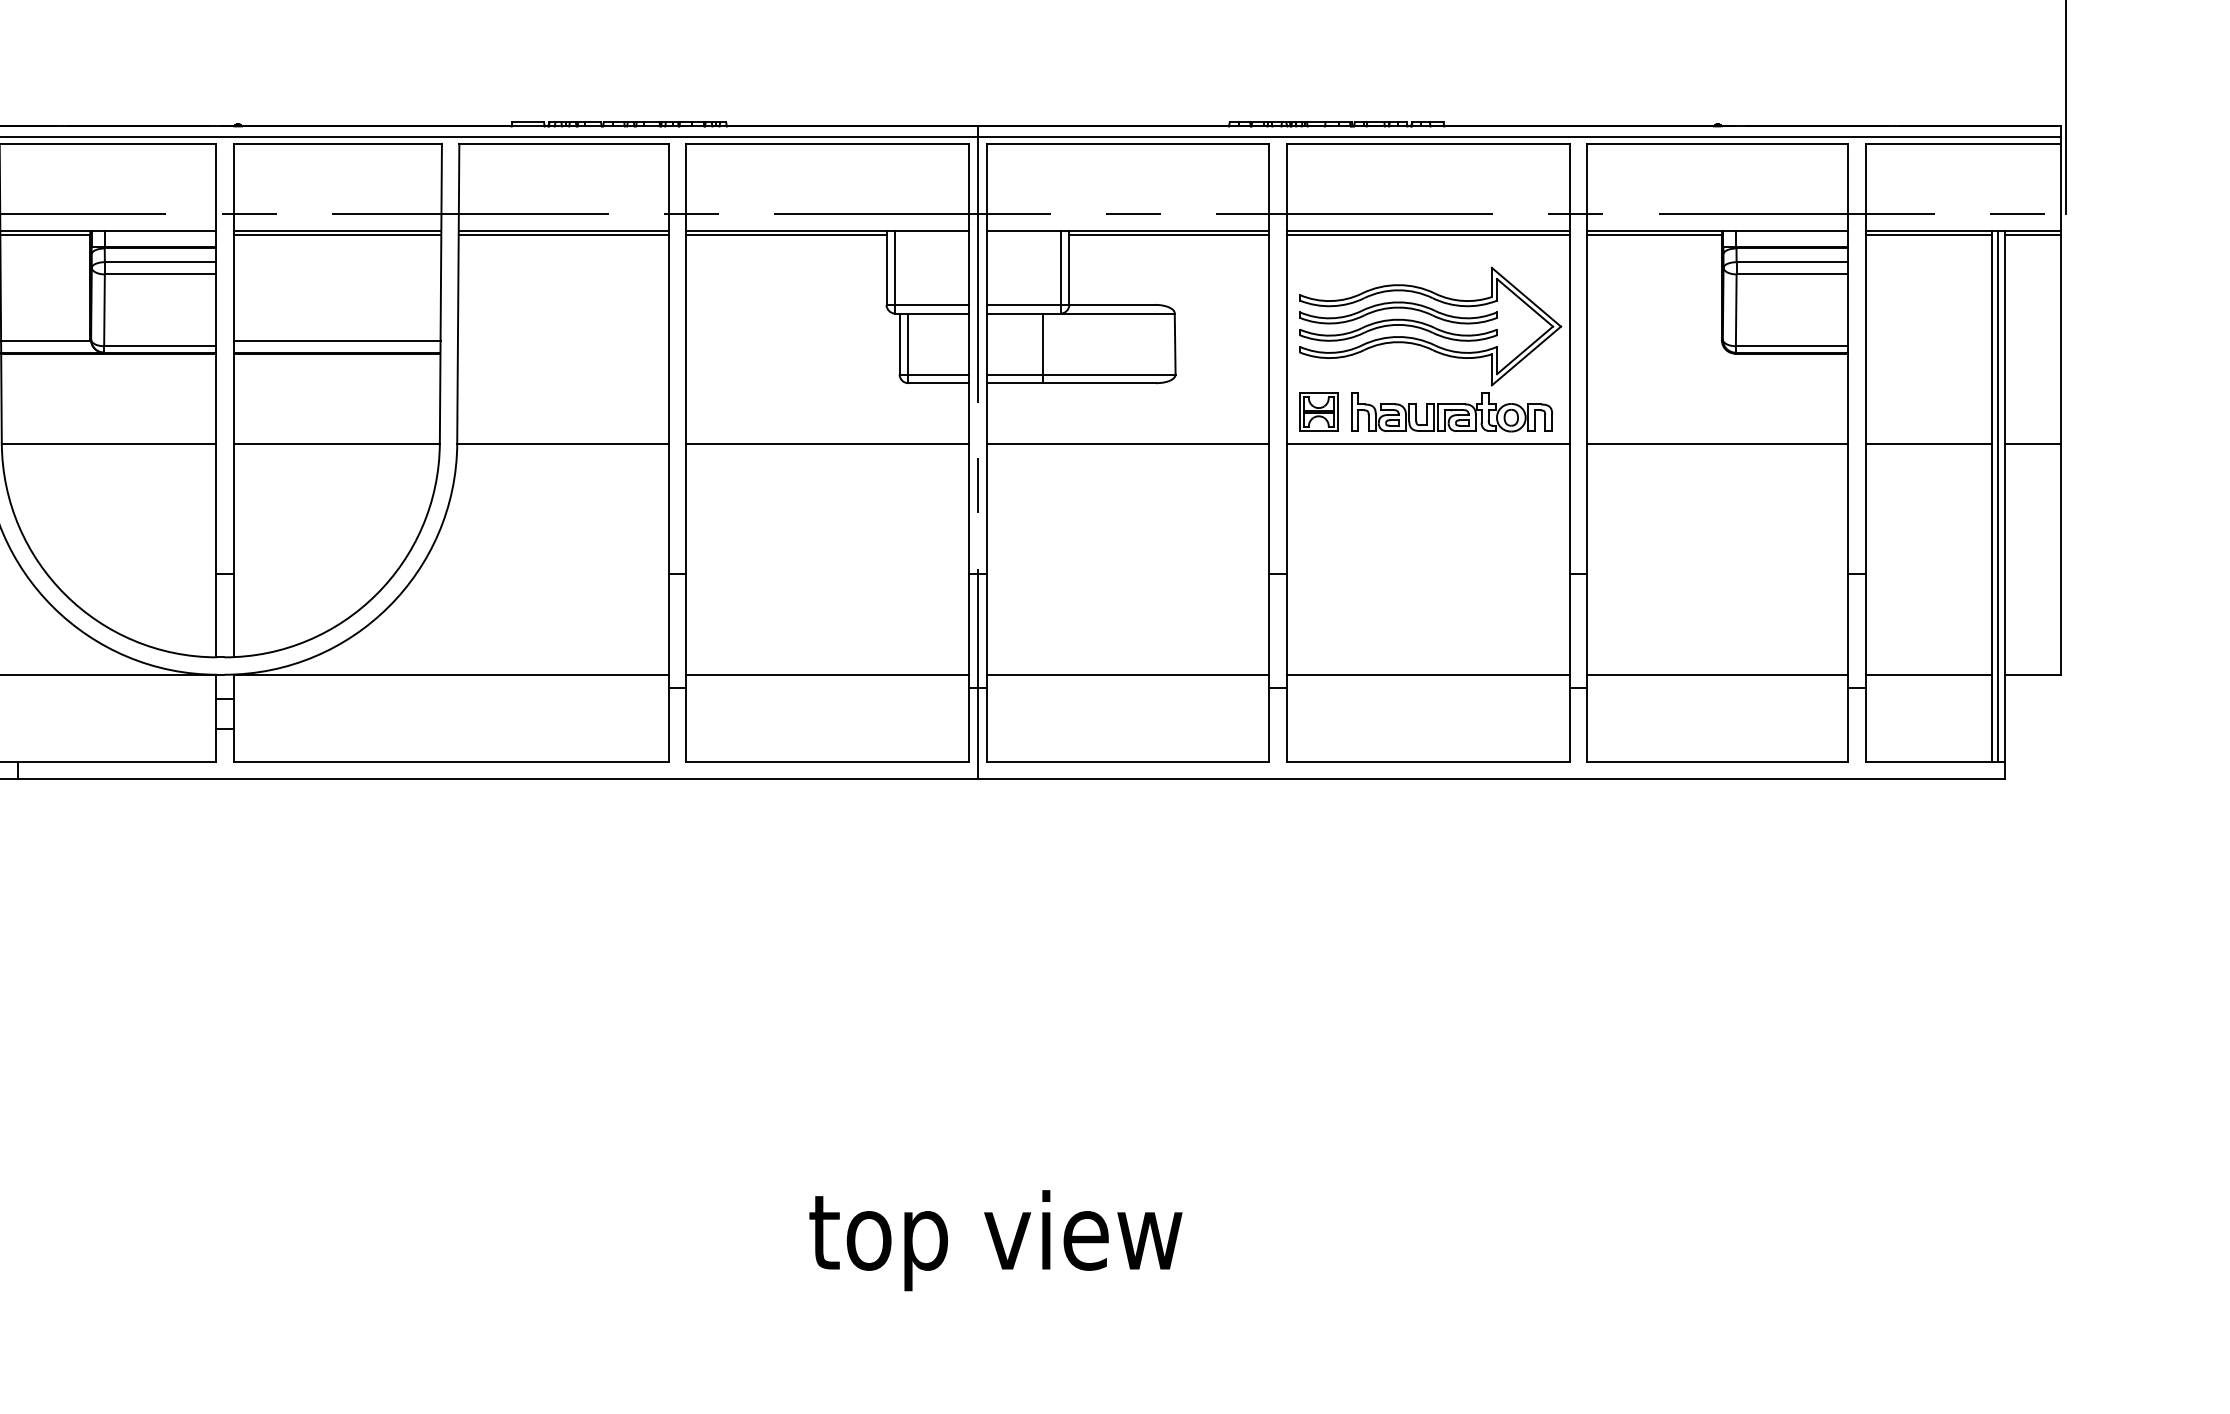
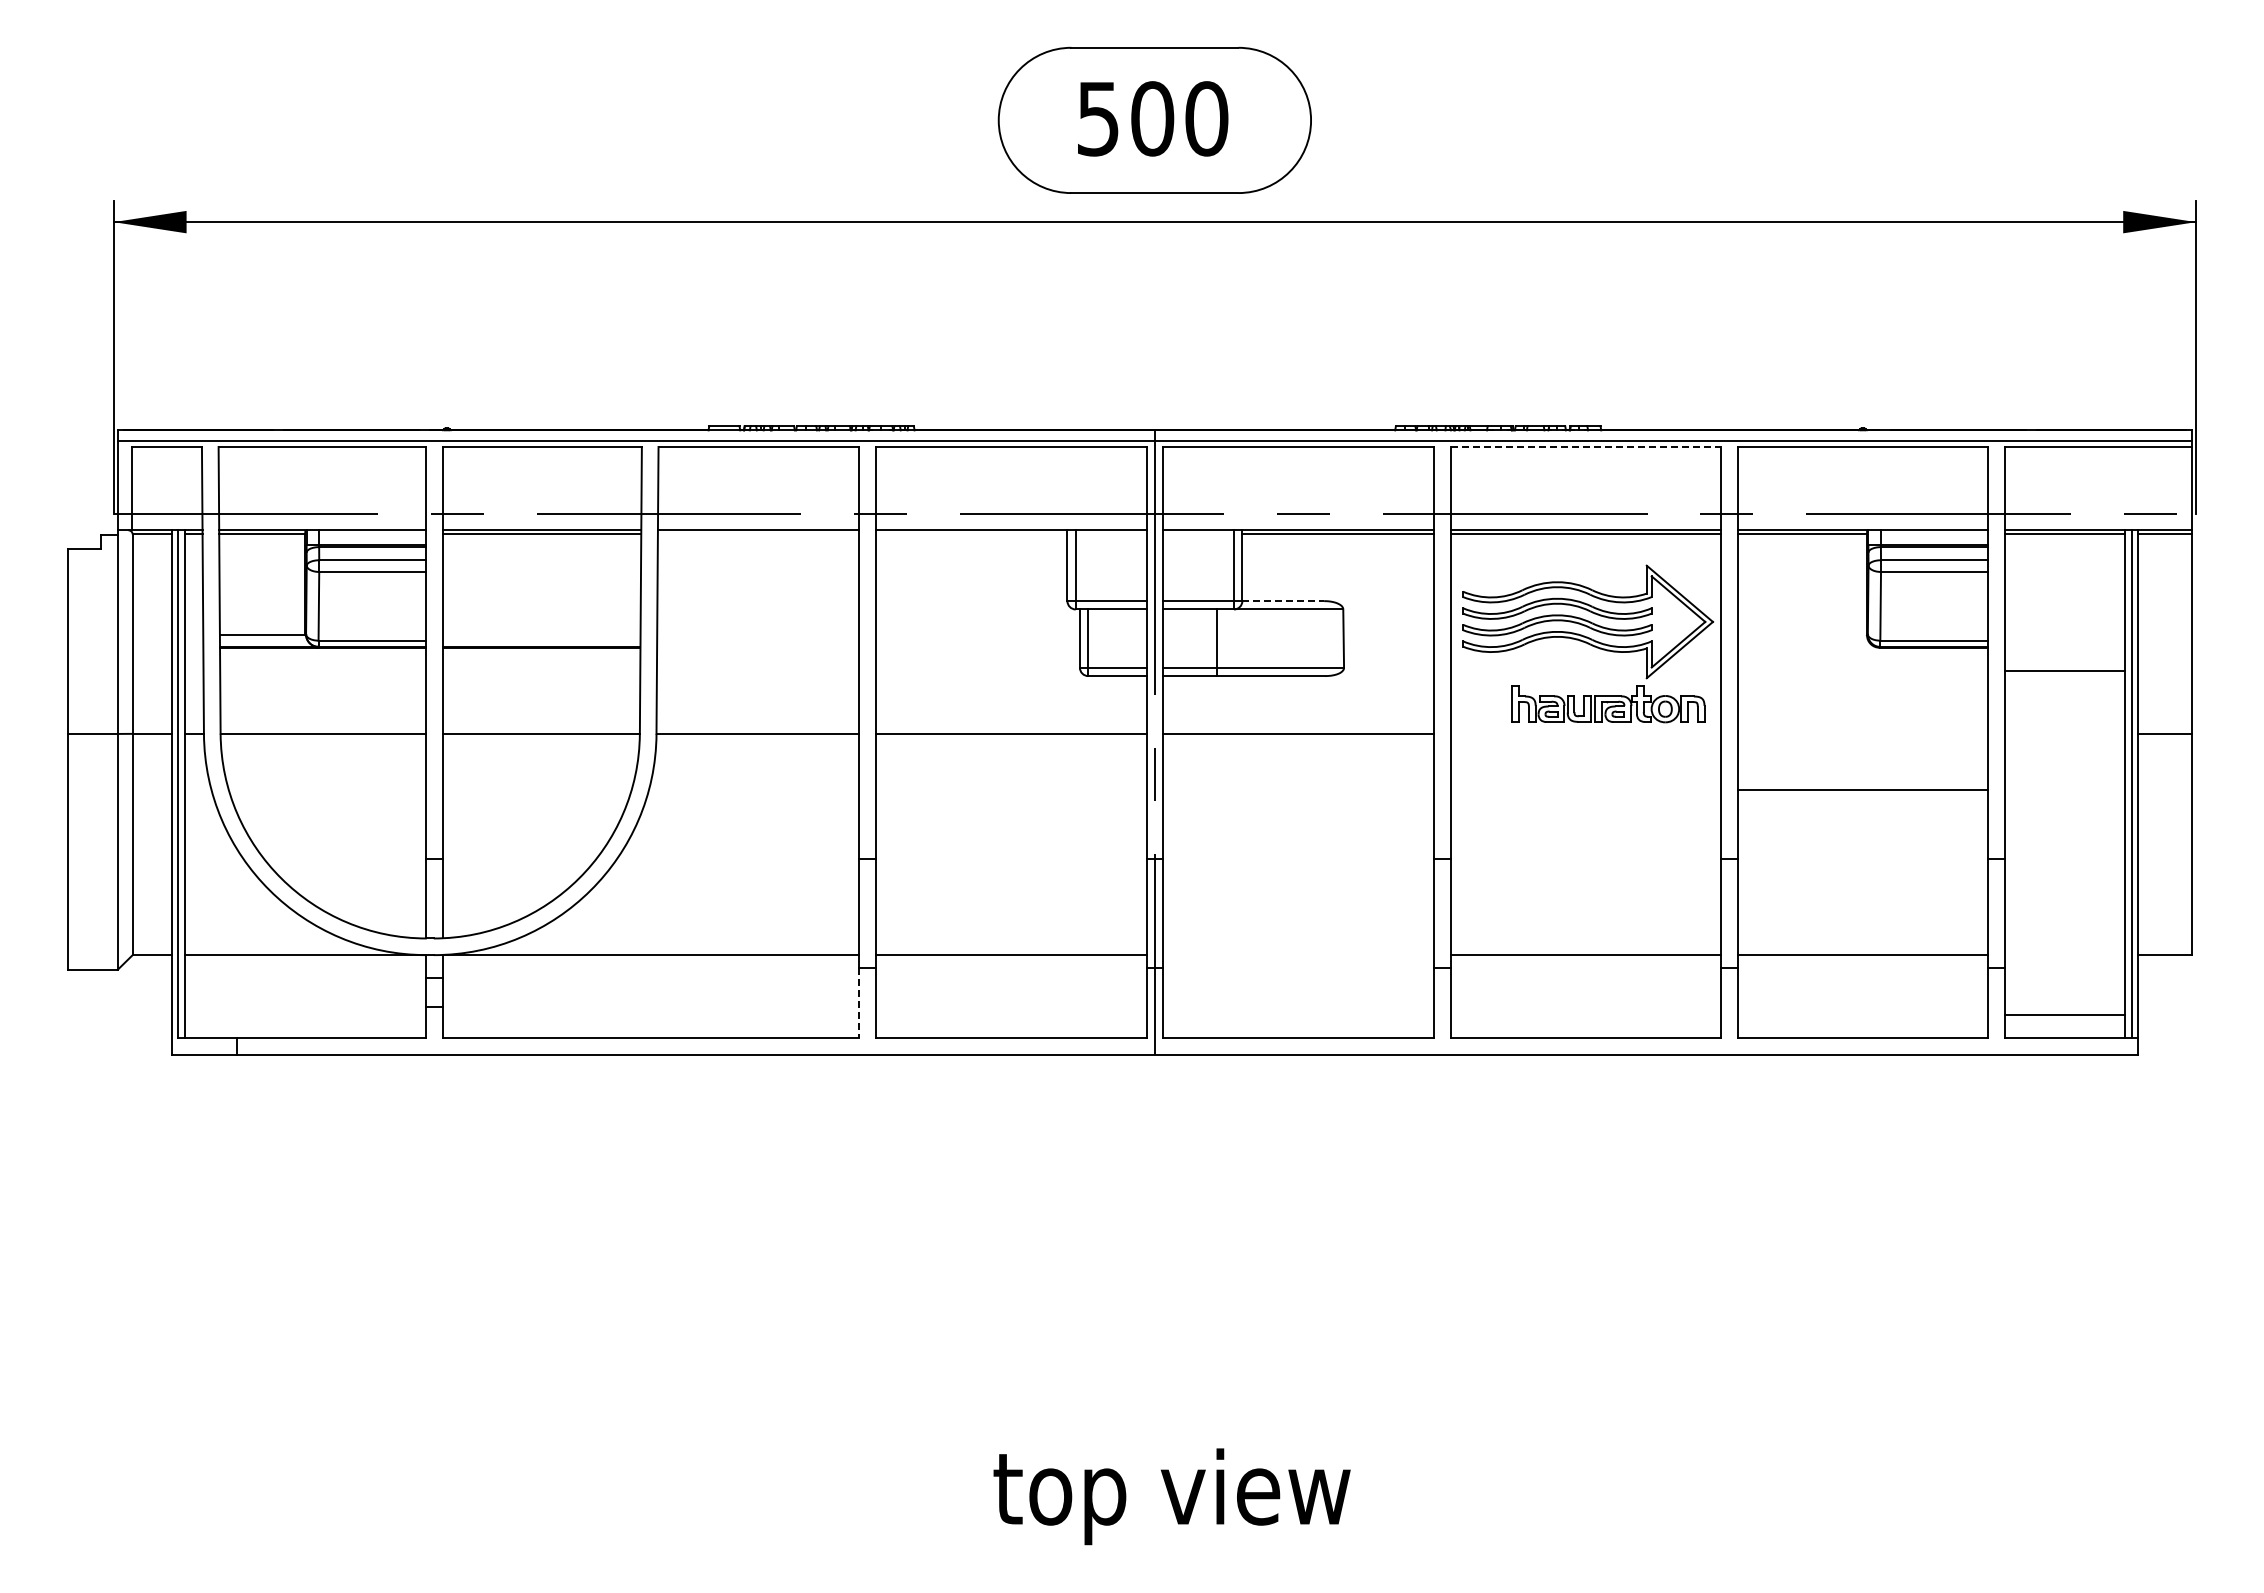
line: (1428, 144) -> (1586, 447), solid -> dashed
line: (563, 235) -> (758, 534), removed
line: (786, 235) -> (971, 534), removed
line: (1112, 305) -> (1283, 601), solid -> dashed
line: (337, 340) -> (541, 635), removed
part: (1318, 411) -> (1480, 703), removed
line: (1427, 443) -> (1585, 733), removed
line: (1717, 443) -> (1862, 789), moved
line: (1928, 443) -> (2064, 670), moved
line: (1127, 675) -> (1298, 955), removed
line: (1928, 675) -> (2064, 1015), moved
line: (669, 725) -> (859, 1003), solid -> dashed

